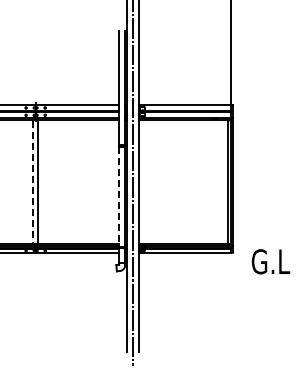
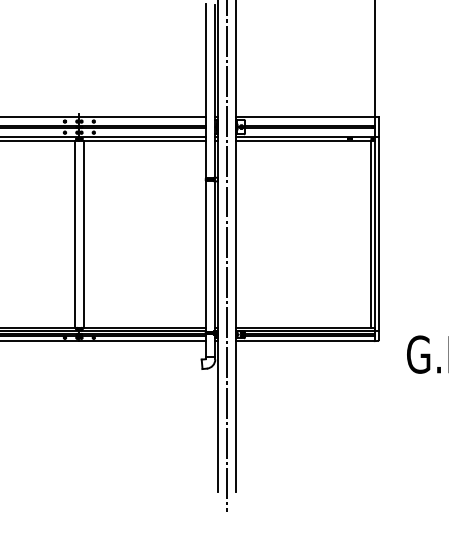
line: (32, 182) -> (74, 234), dashed -> solid
line: (119, 196) -> (206, 255), dashed -> solid

